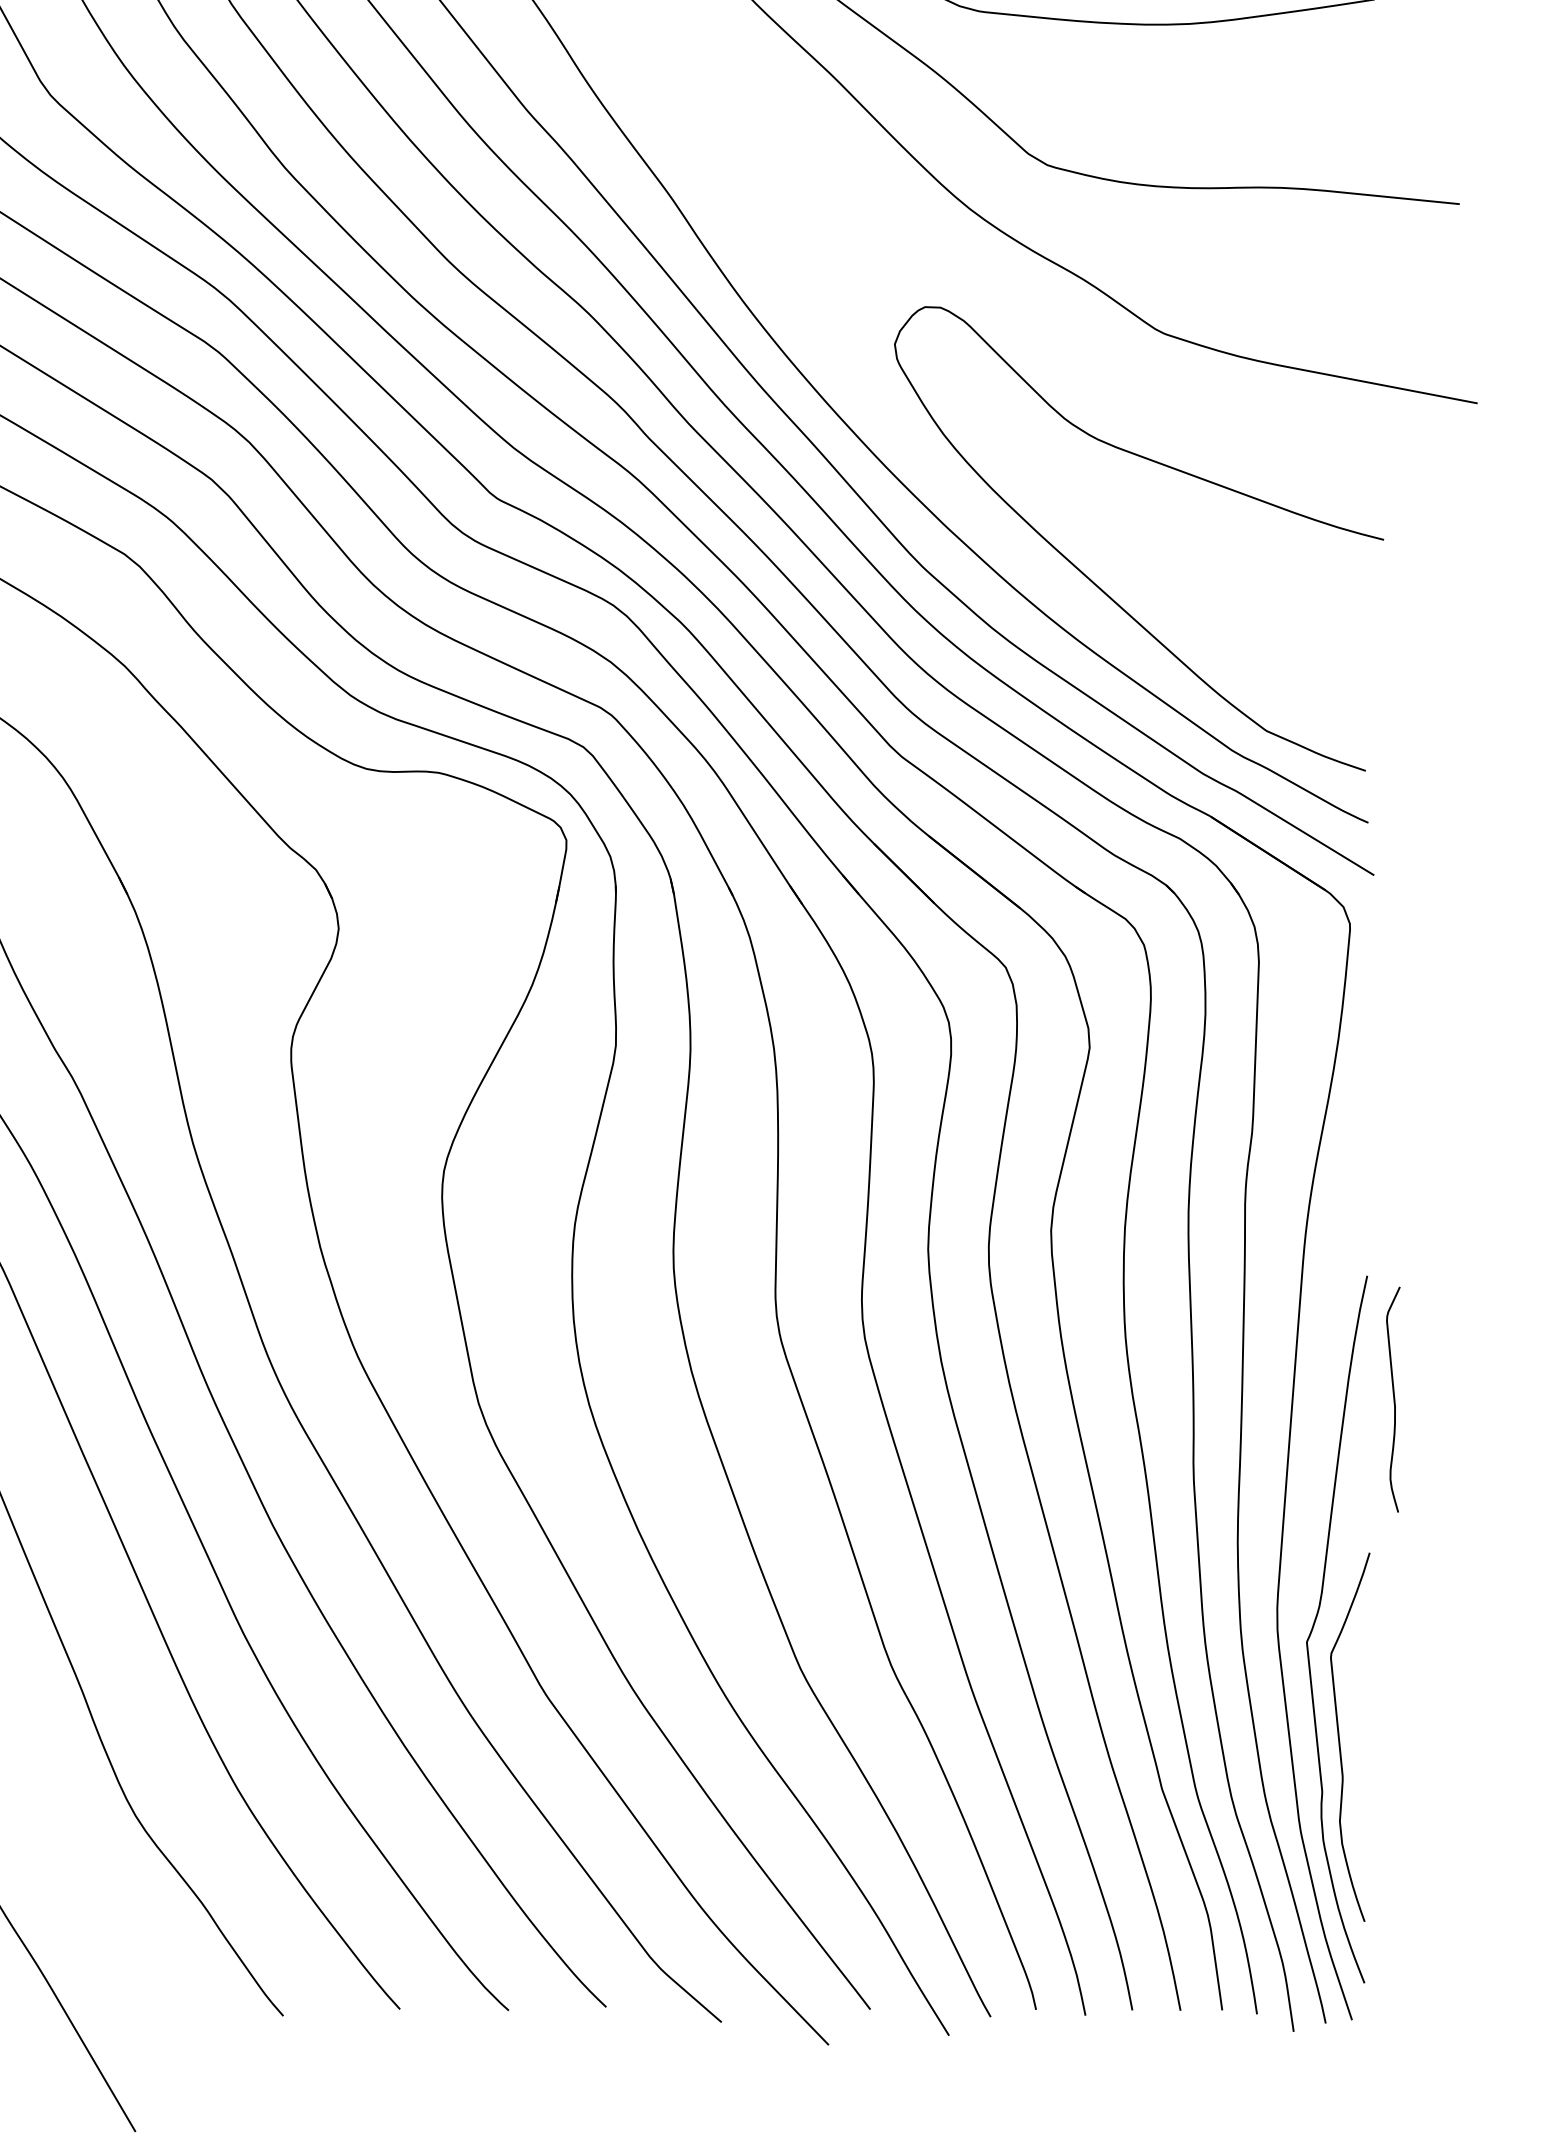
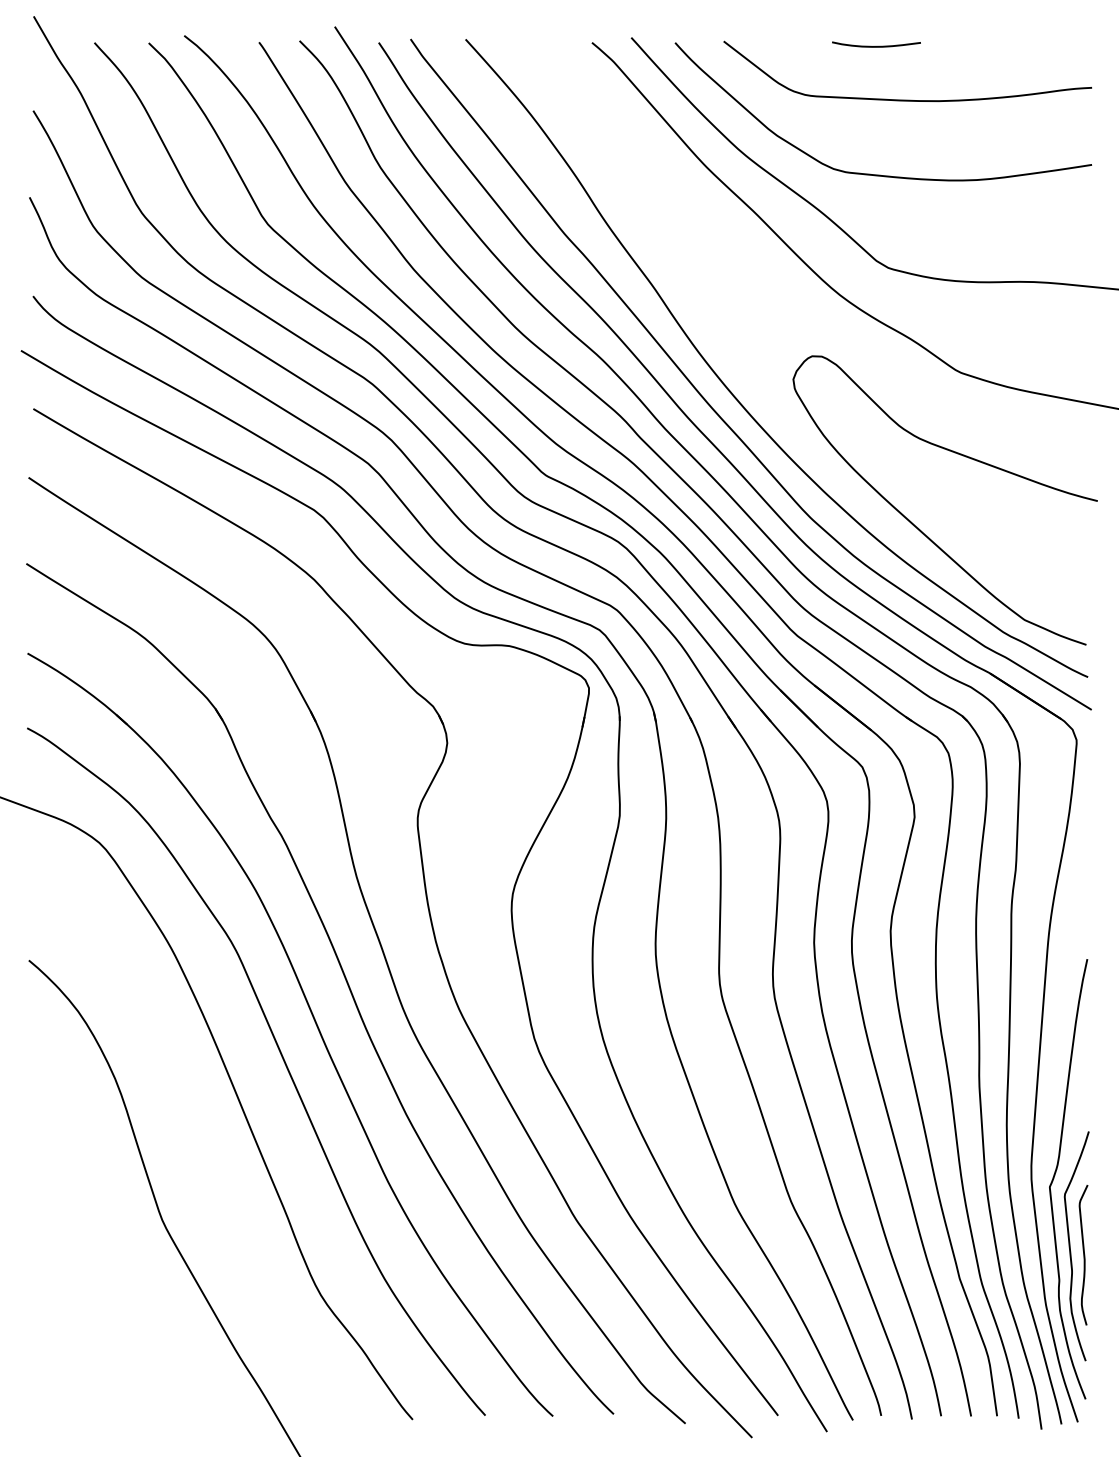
curve: (1393, 1400) -> (1083, 1255), moved

